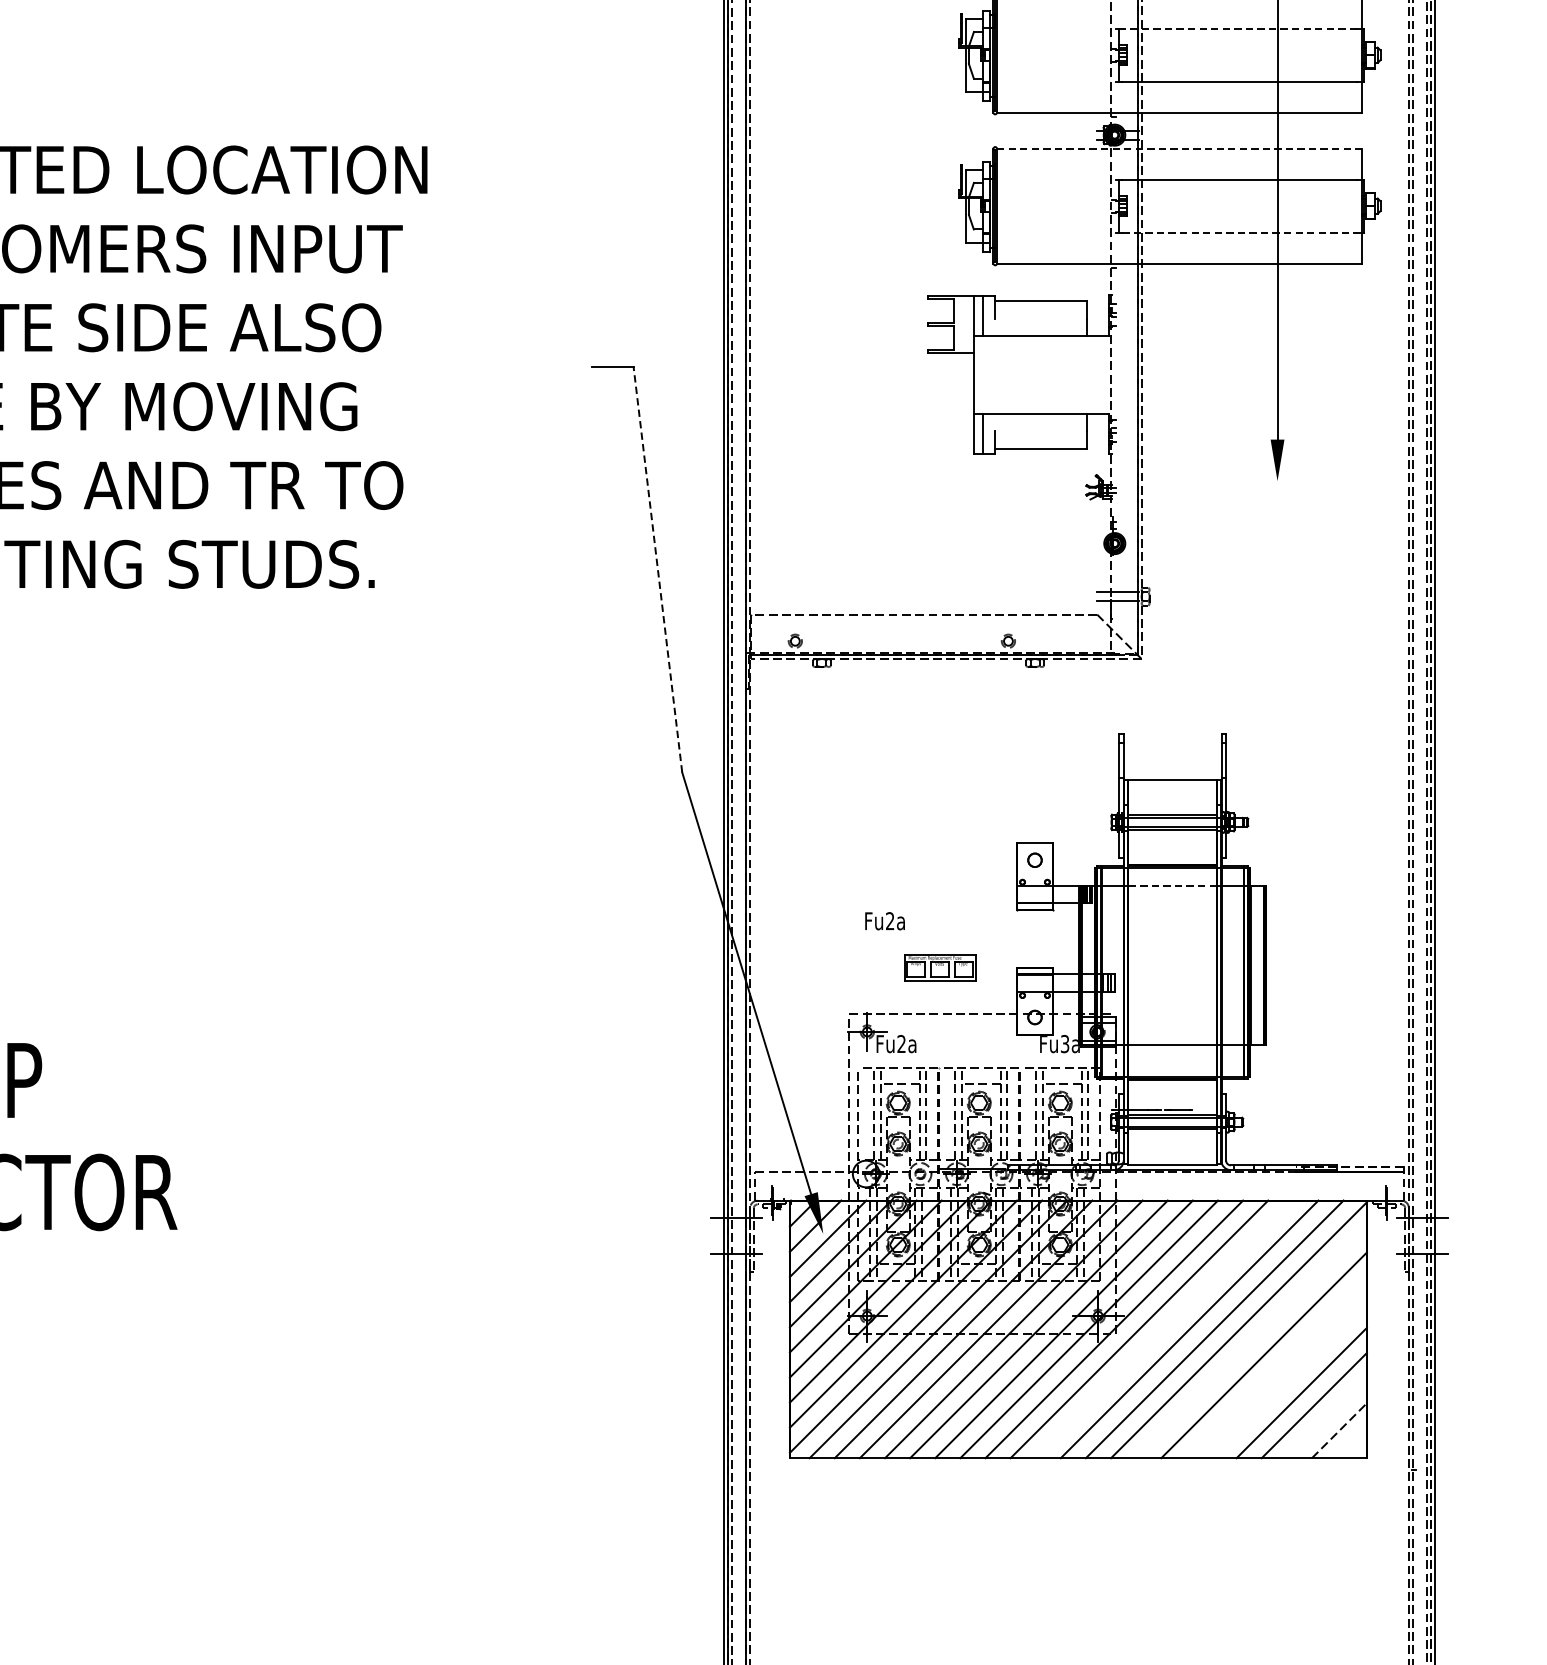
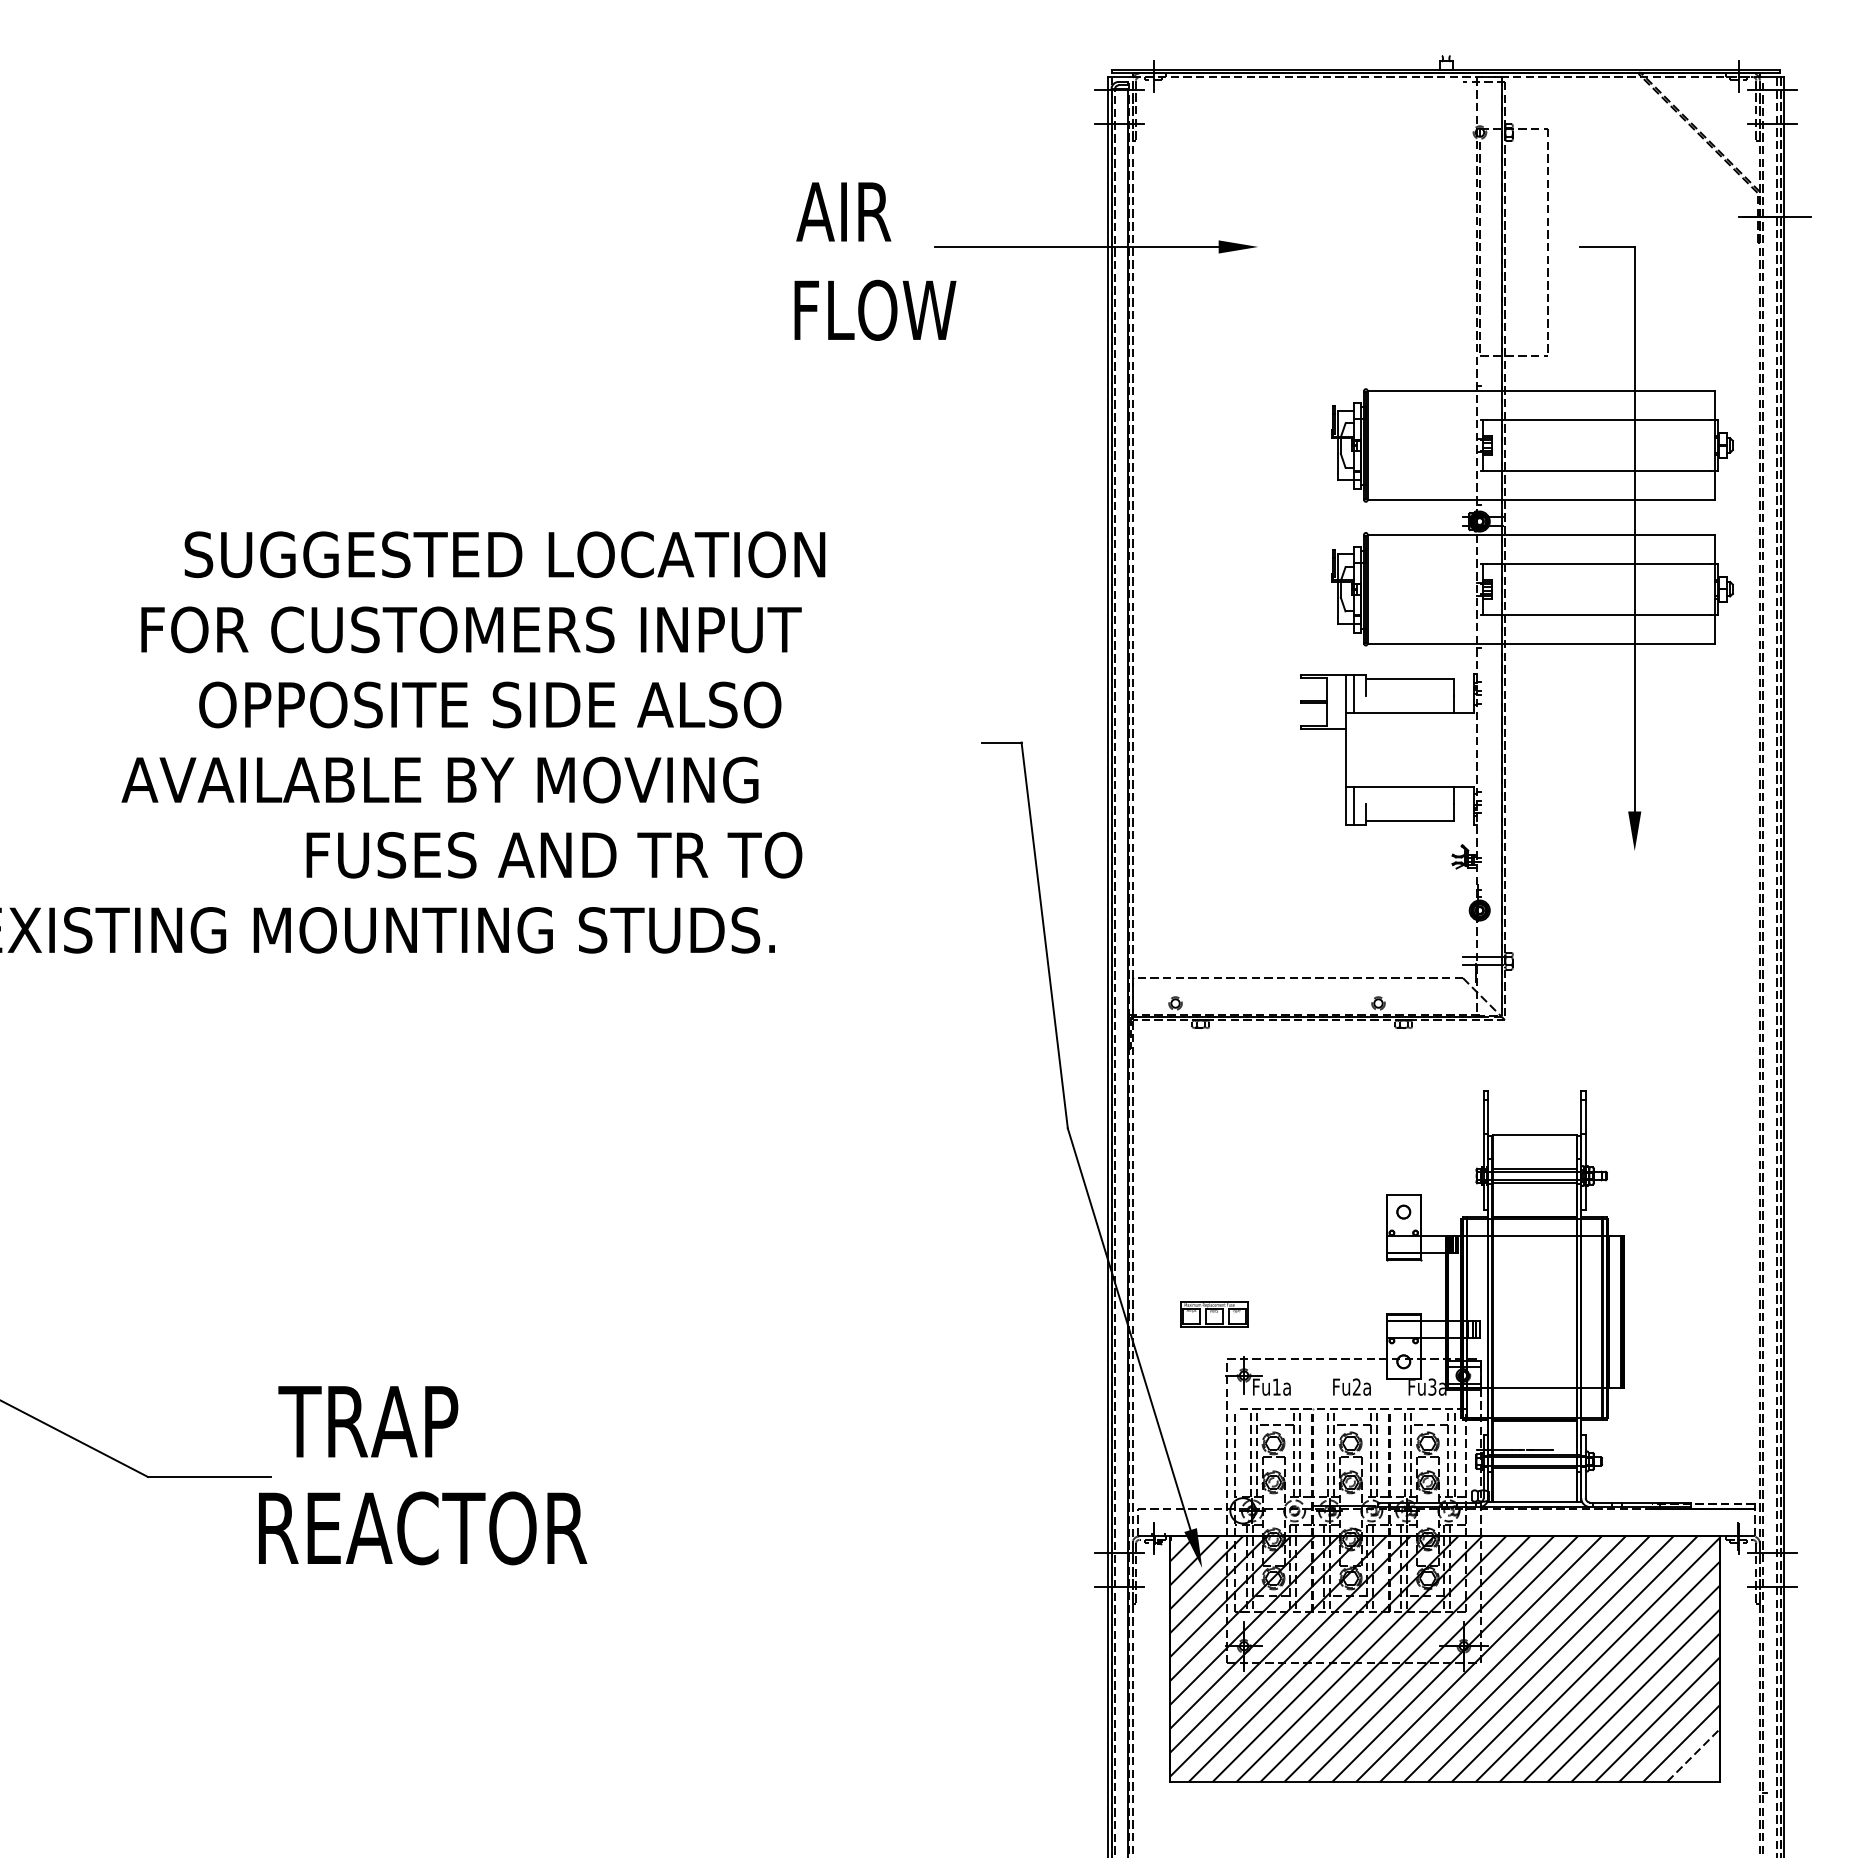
line: (1239, 29) -> (1598, 420), dashed -> solid
line: (1179, 148) -> (1541, 534), dashed -> solid
line: (1239, 232) -> (1598, 614), dashed -> solid
line: (657, 569) -> (1044, 935), dashed -> solid
line: (1172, 885) -> (1534, 1236), dashed -> solid
text: (884, 920) -> (1351, 1386), moved
part: (940, 967) -> (1214, 1314), moved
text: (901, 1043) -> (1276, 1386), Fu2a -> Fu1a
line: (1163, 1329) -> (1526, 1658), added
line: (1251, 1342) -> (1609, 1671), added
line: (1276, 1367) -> (1633, 1695), added
line: (1288, 1380) -> (1645, 1707), added
line: (1326, 1418) -> (1681, 1743), added

